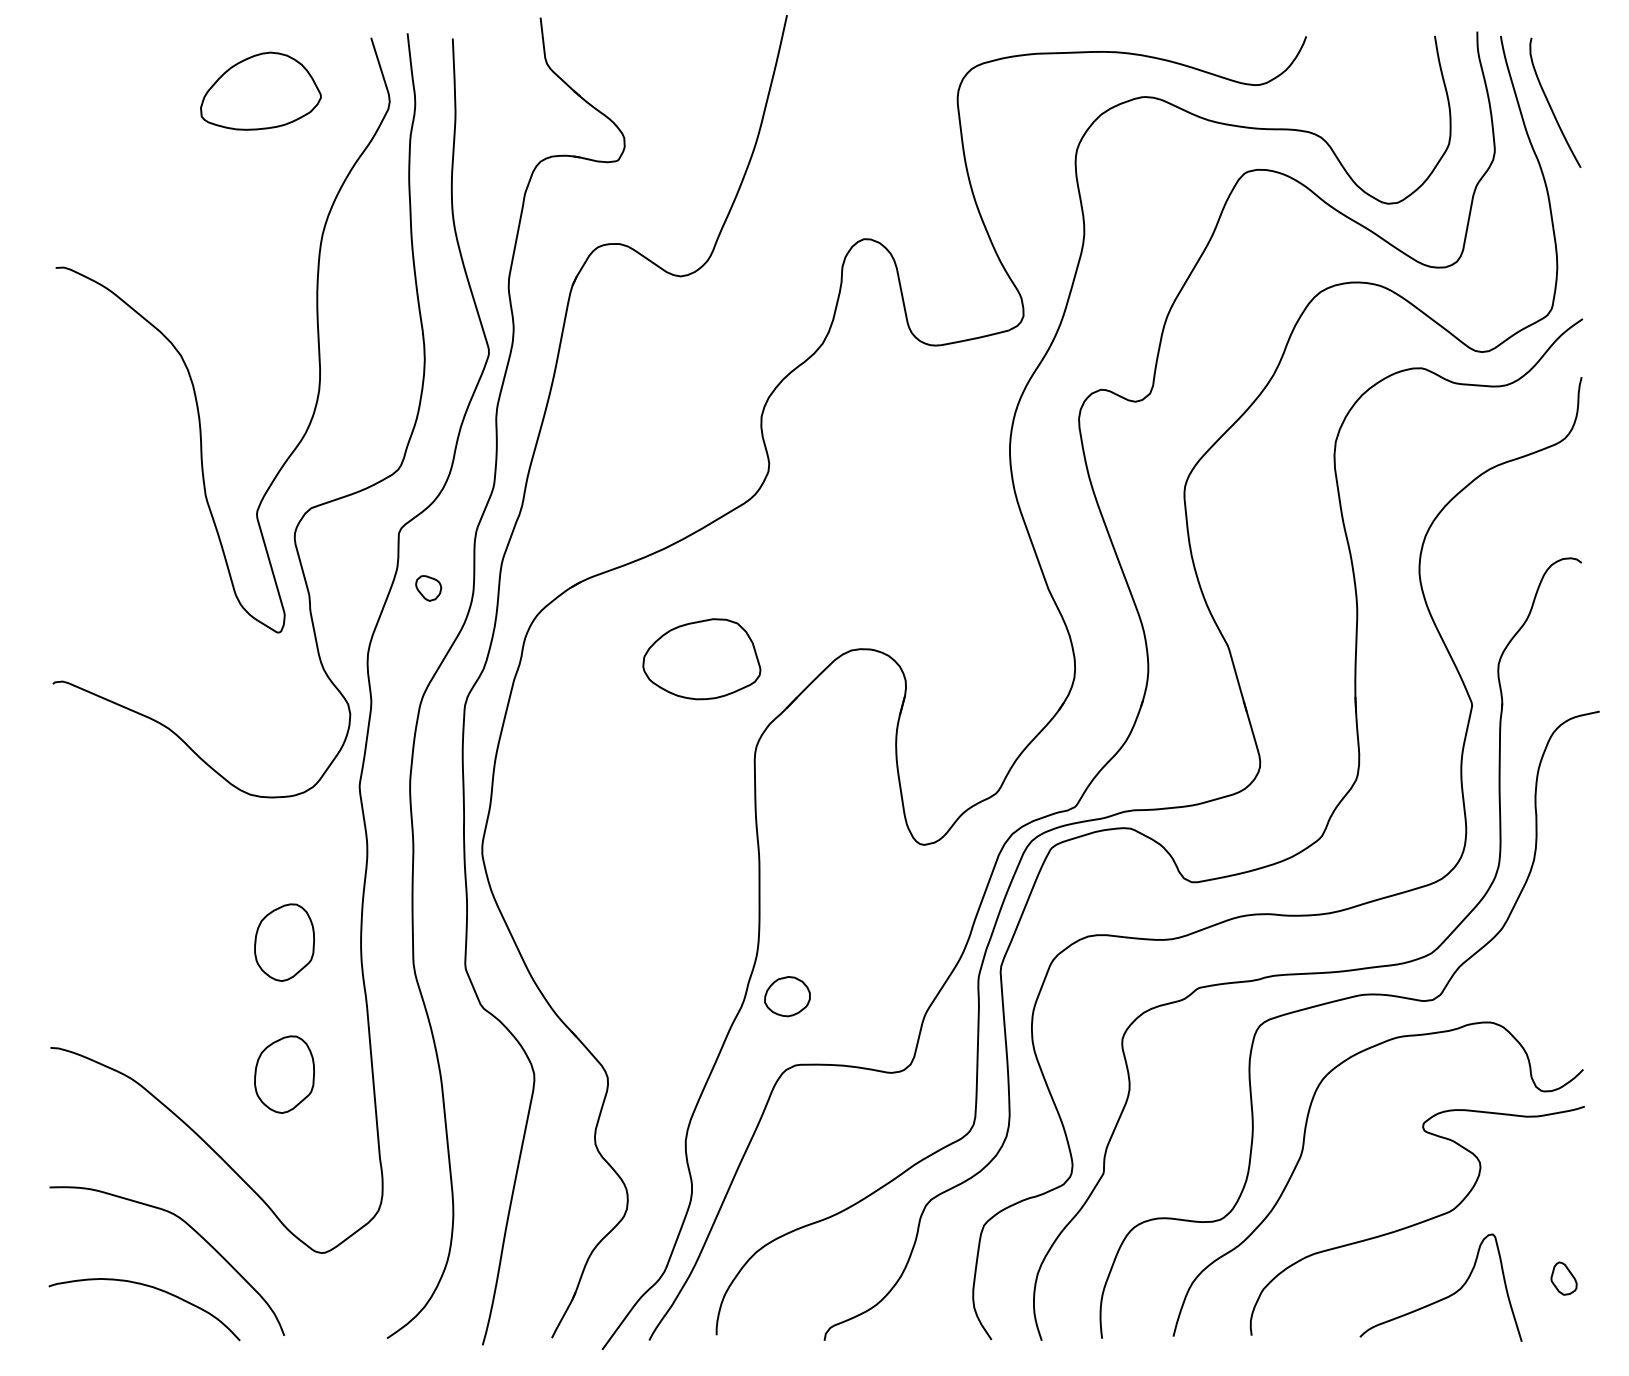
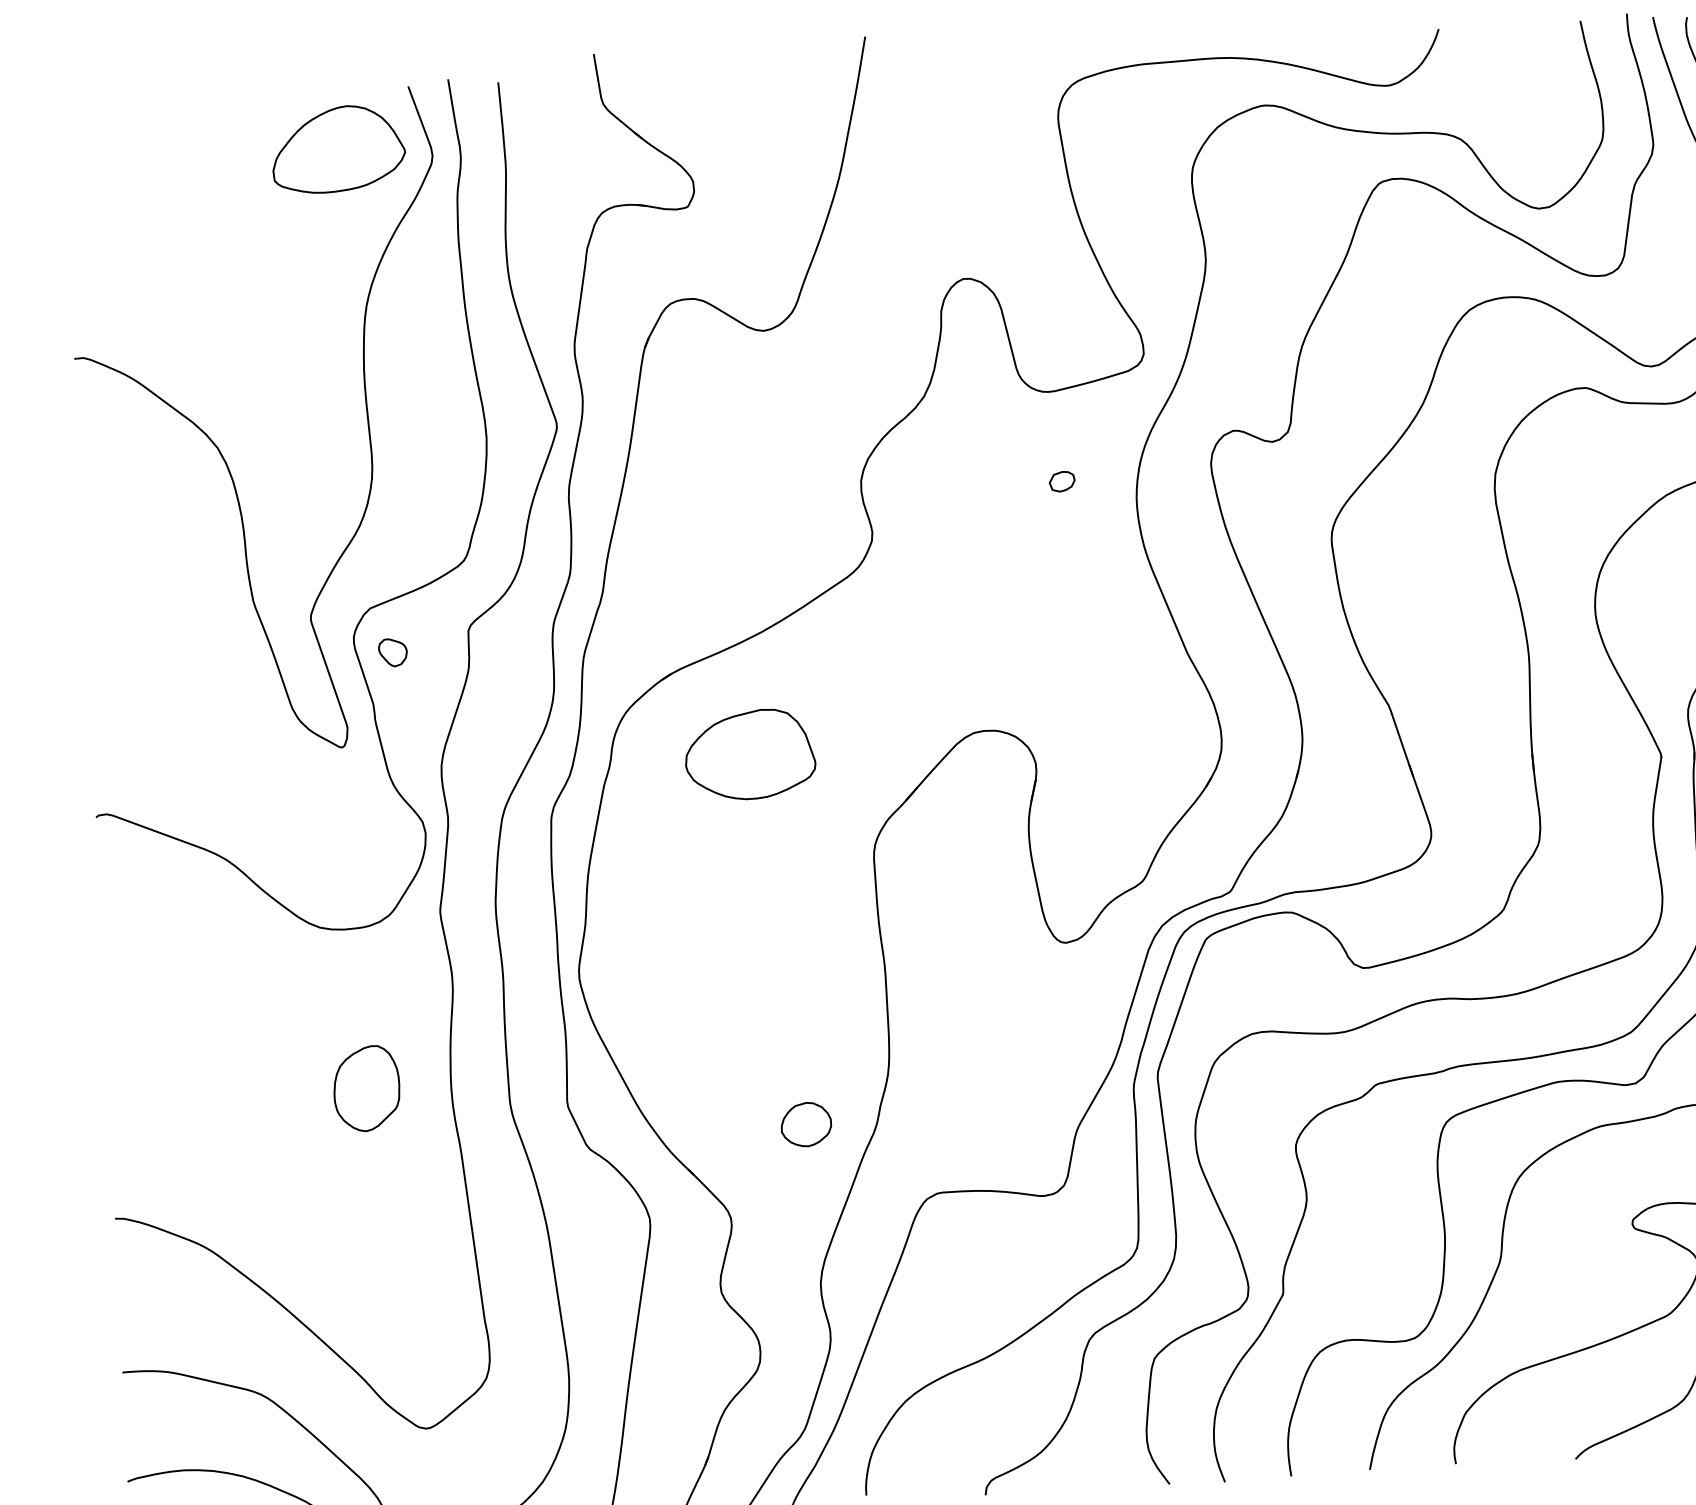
part: (260, 90) -> (337, 148), moved
part: (943, 427) -> (1062, 481), added
part: (428, 588) -> (392, 652), moved
part: (701, 659) -> (749, 755), moved
part: (787, 996) -> (806, 1124), moved
part: (284, 1074) -> (374, 1234), removed

